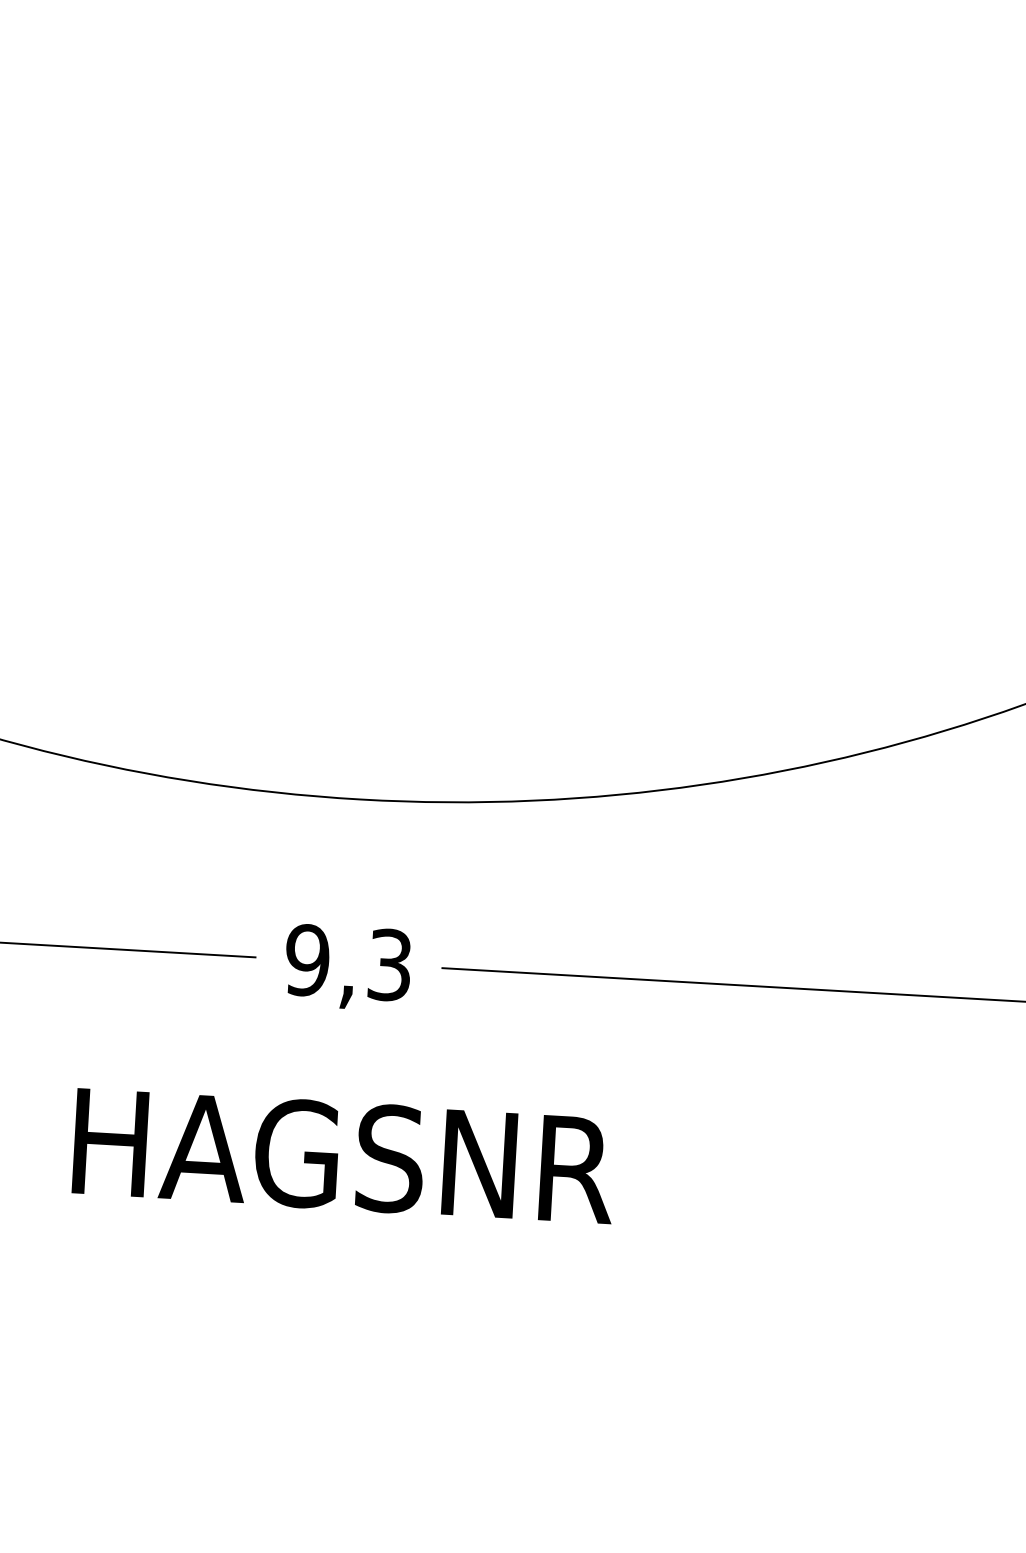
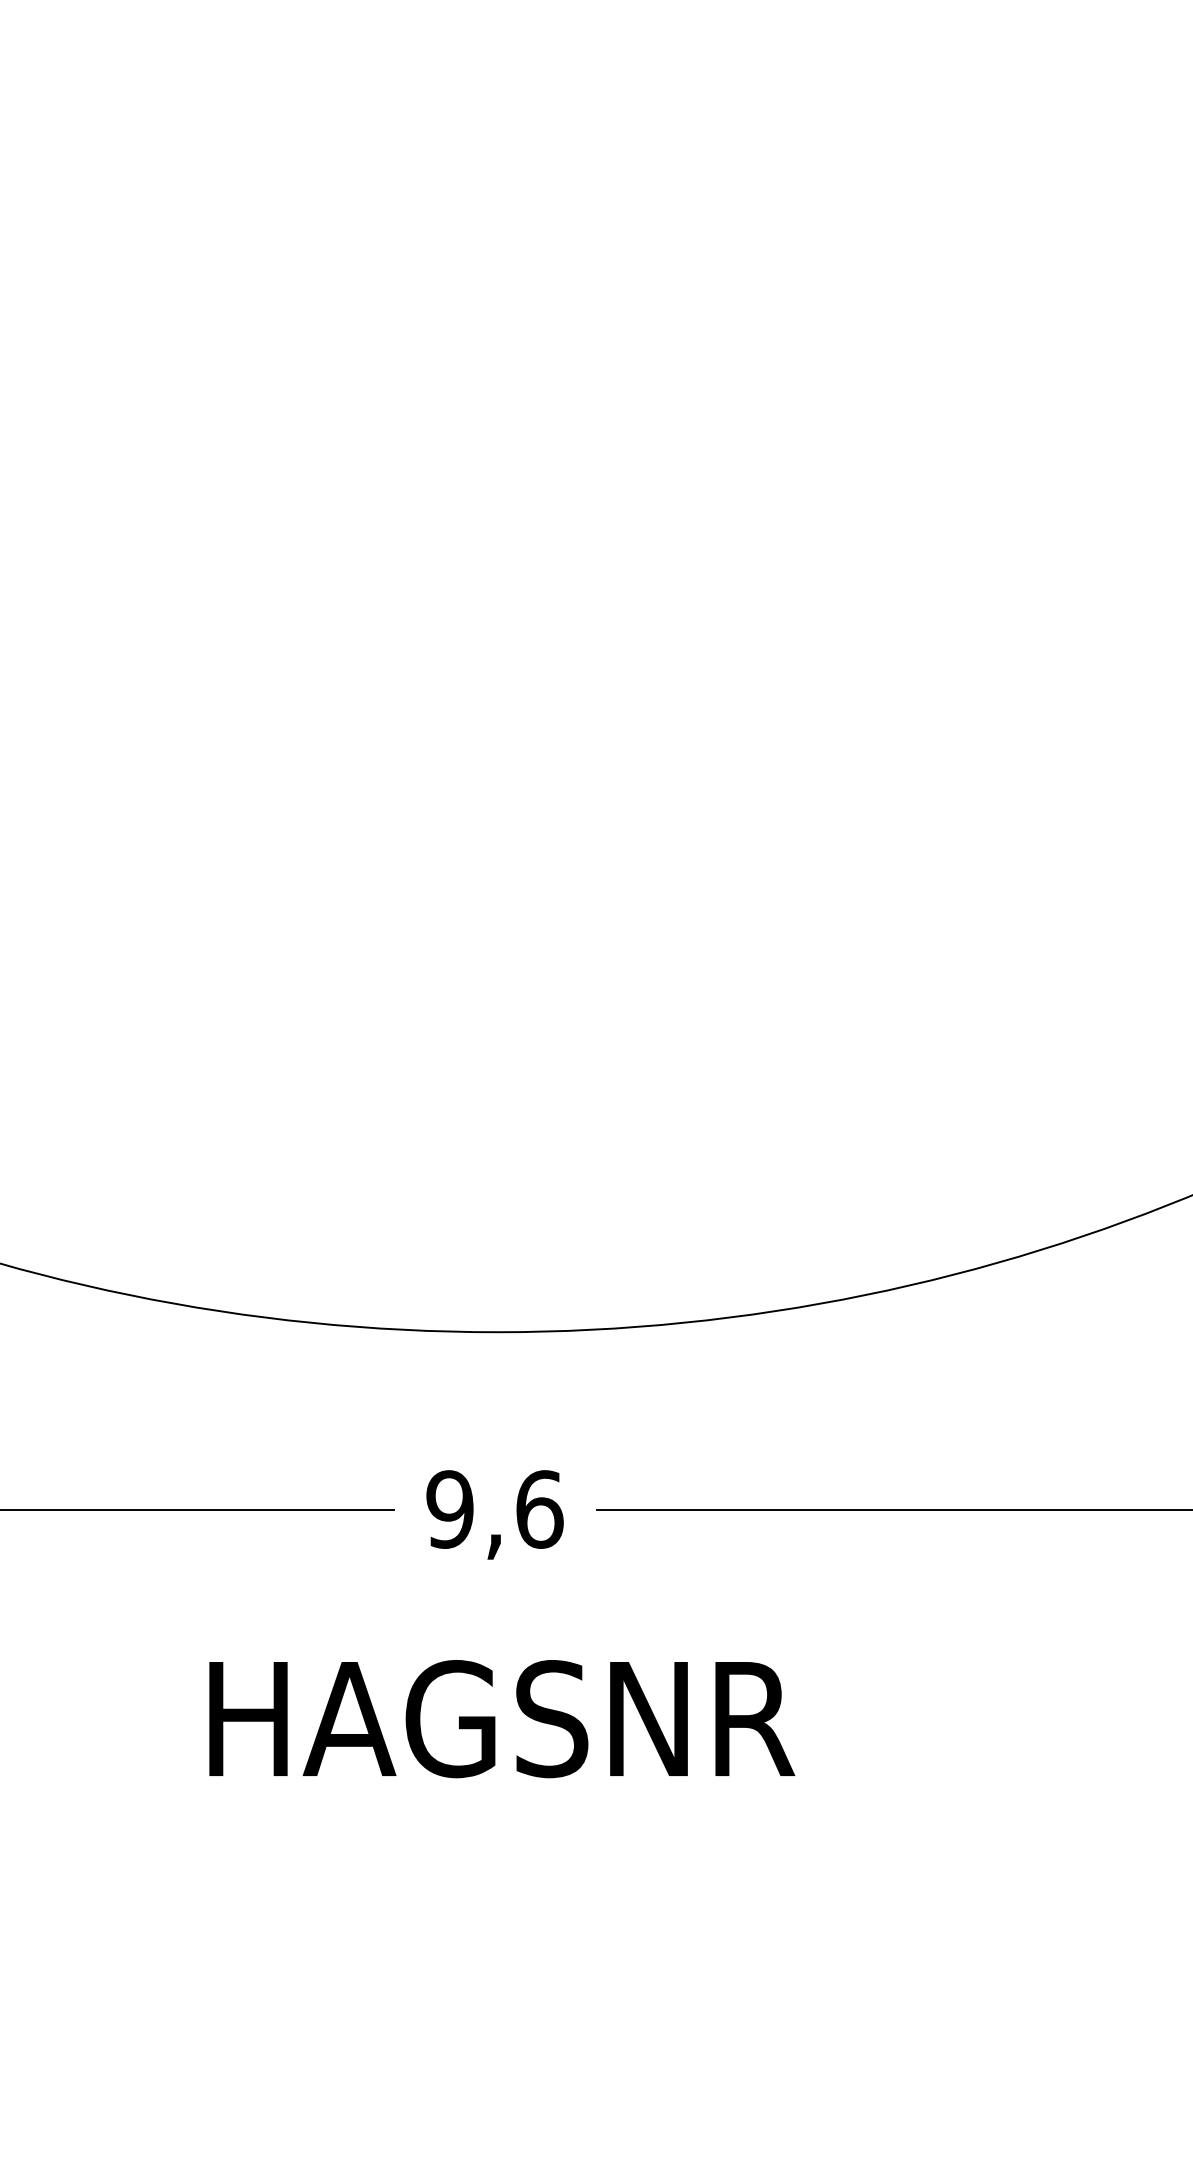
text: (389, 965) -> (539, 1509), 9,3 -> 9,6

